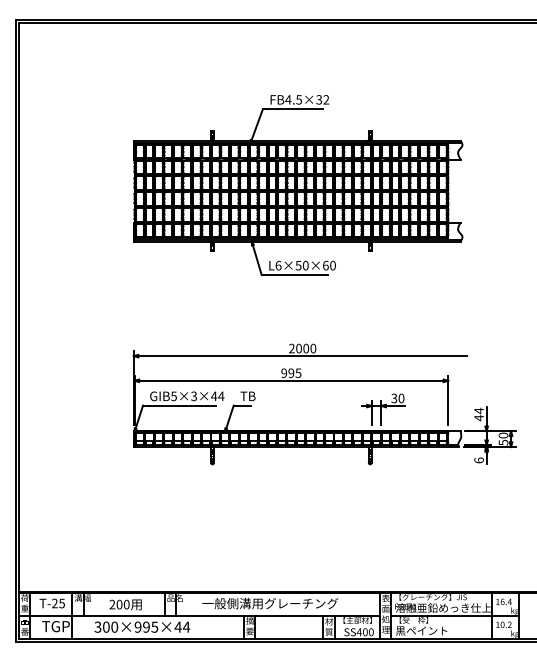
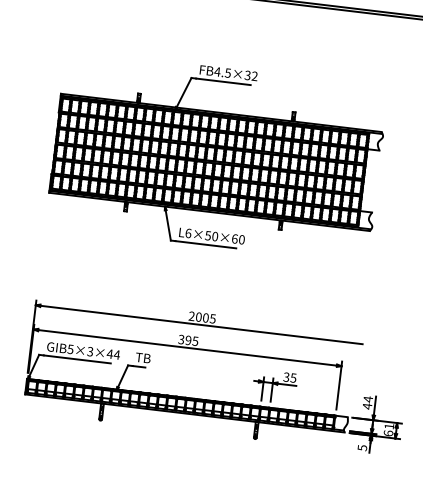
text: (313, 348) -> (213, 318), 2000 -> 2005
text: (284, 372) -> (181, 338), 995 -> 395
text: (401, 398) -> (293, 378), 30 -> 35
text: (503, 438) -> (388, 429), 50 -> 61
text: (478, 460) -> (361, 447), 6 -> 5

